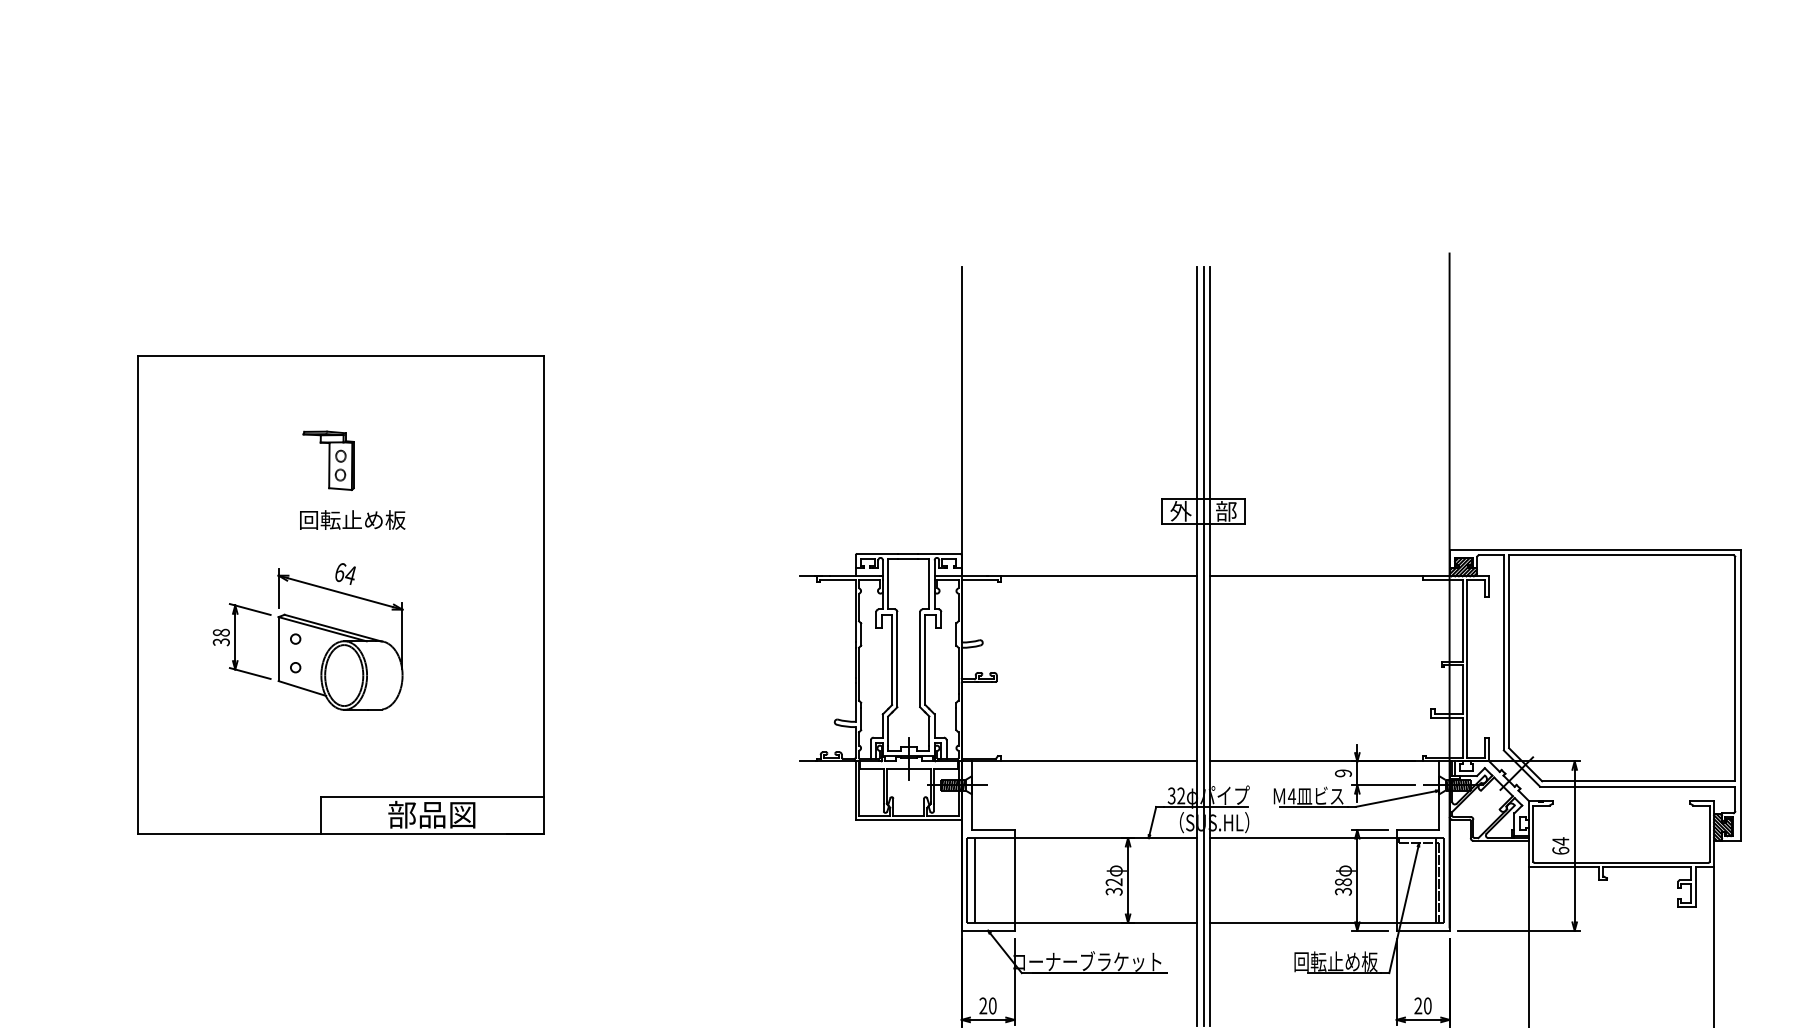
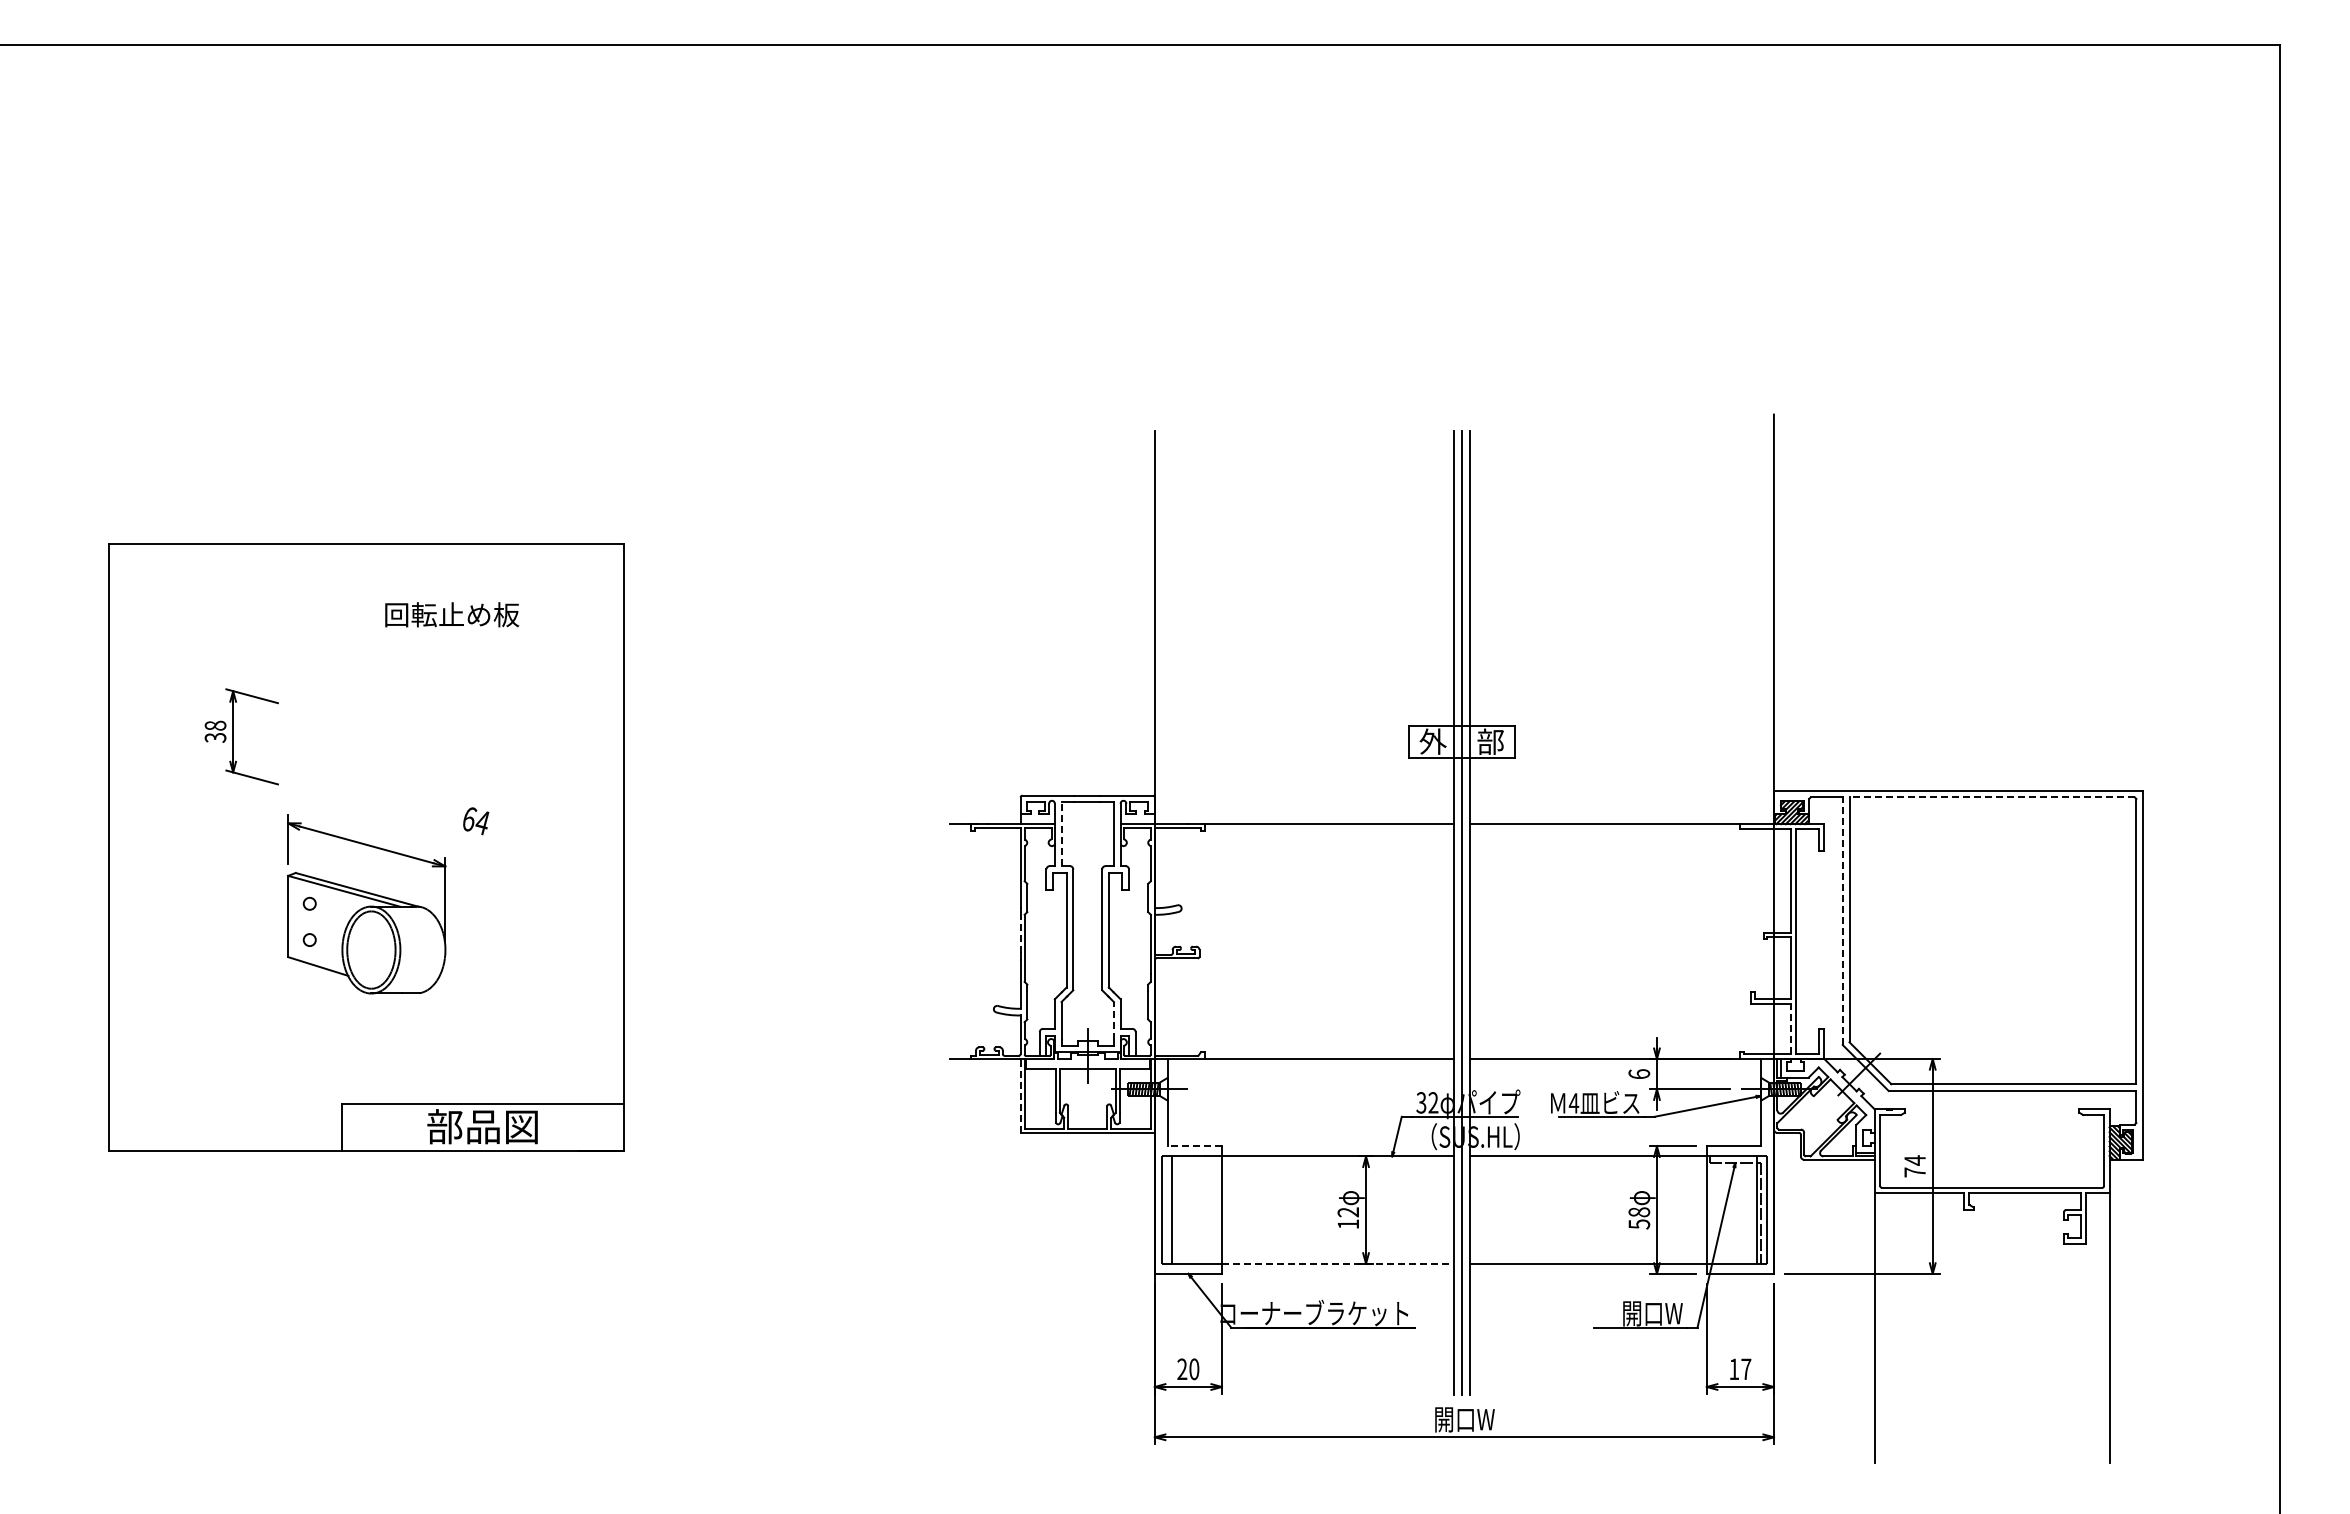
part: (328, 460) -> (351, 677), removed
text: (352, 519) -> (452, 614), moved
line: (1621, 555) -> (1992, 797), solid -> dashed
text: (345, 574) -> (476, 821), moved
line: (888, 584) -> (1061, 834), solid -> dashed
part: (235, 641) -> (233, 736), moved
line: (1503, 653) -> (1842, 921), solid -> dashed
line: (855, 662) -> (1020, 933), solid -> dashed
line: (929, 731) -> (1113, 1020), solid -> dashed
line: (1462, 737) -> (1790, 1028), solid -> dashed
text: (1343, 773) -> (1639, 1074), 9 -> 6
line: (855, 790) -> (1020, 1096), solid -> dashed
line: (993, 830) -> (1195, 1146), solid -> dashed
text: (1560, 850) -> (1914, 1172), 64 -> 74
text: (1114, 891) -> (1348, 1224), 32 -> 12
text: (1342, 891) -> (1638, 1223), 38 -> 58
line: (1105, 922) -> (1337, 1263), solid -> dashed
text: (1335, 961) -> (1629, 1313), 回転止め板 -> 開口W
text: (1423, 1006) -> (1740, 1369), 20 -> 17

